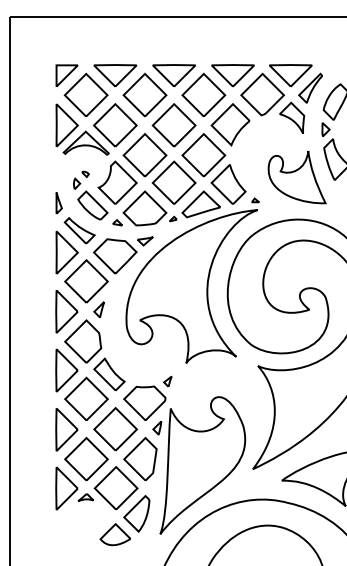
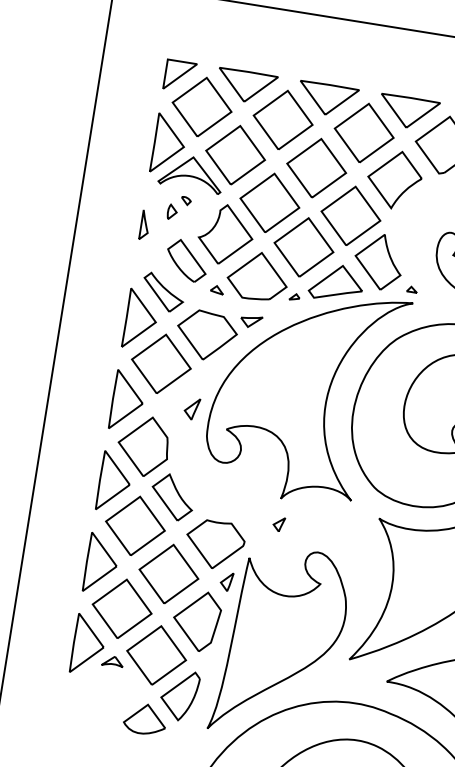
part: (81, 179) -> (179, 207), moved
part: (58, 203) -> (144, 225), moved
part: (98, 309) -> (191, 408), moved
part: (167, 381) -> (278, 524), moved

